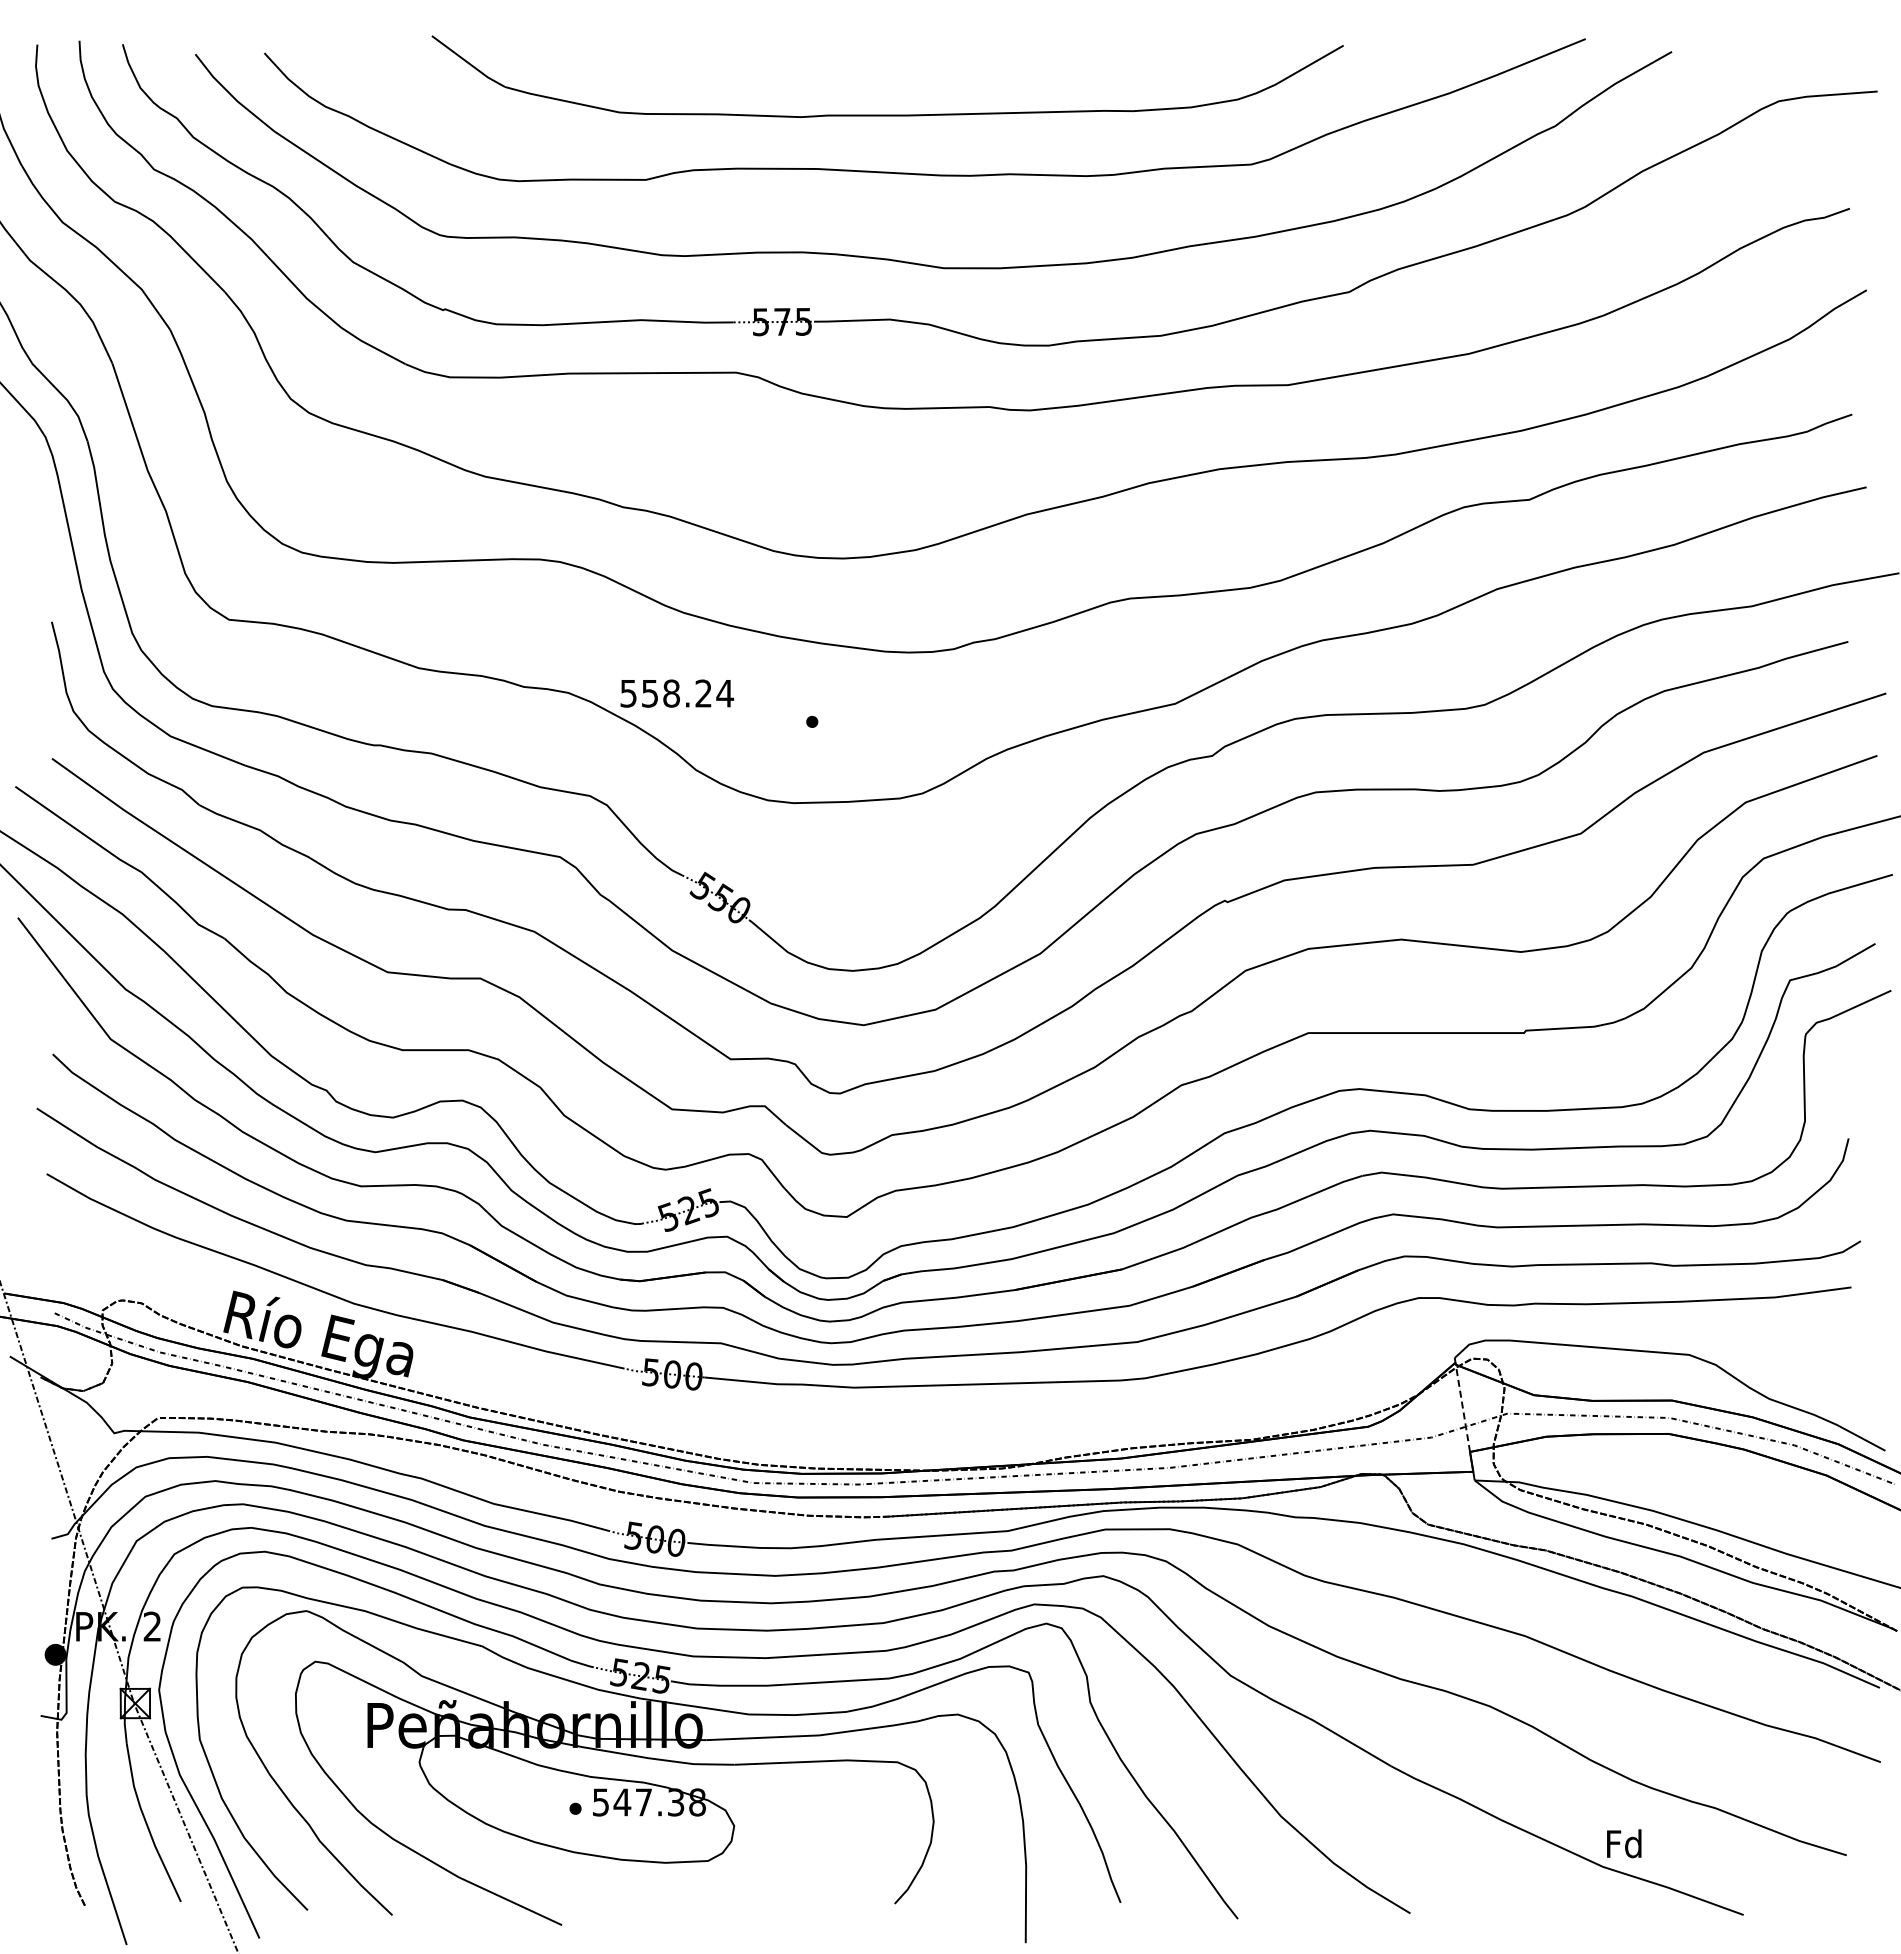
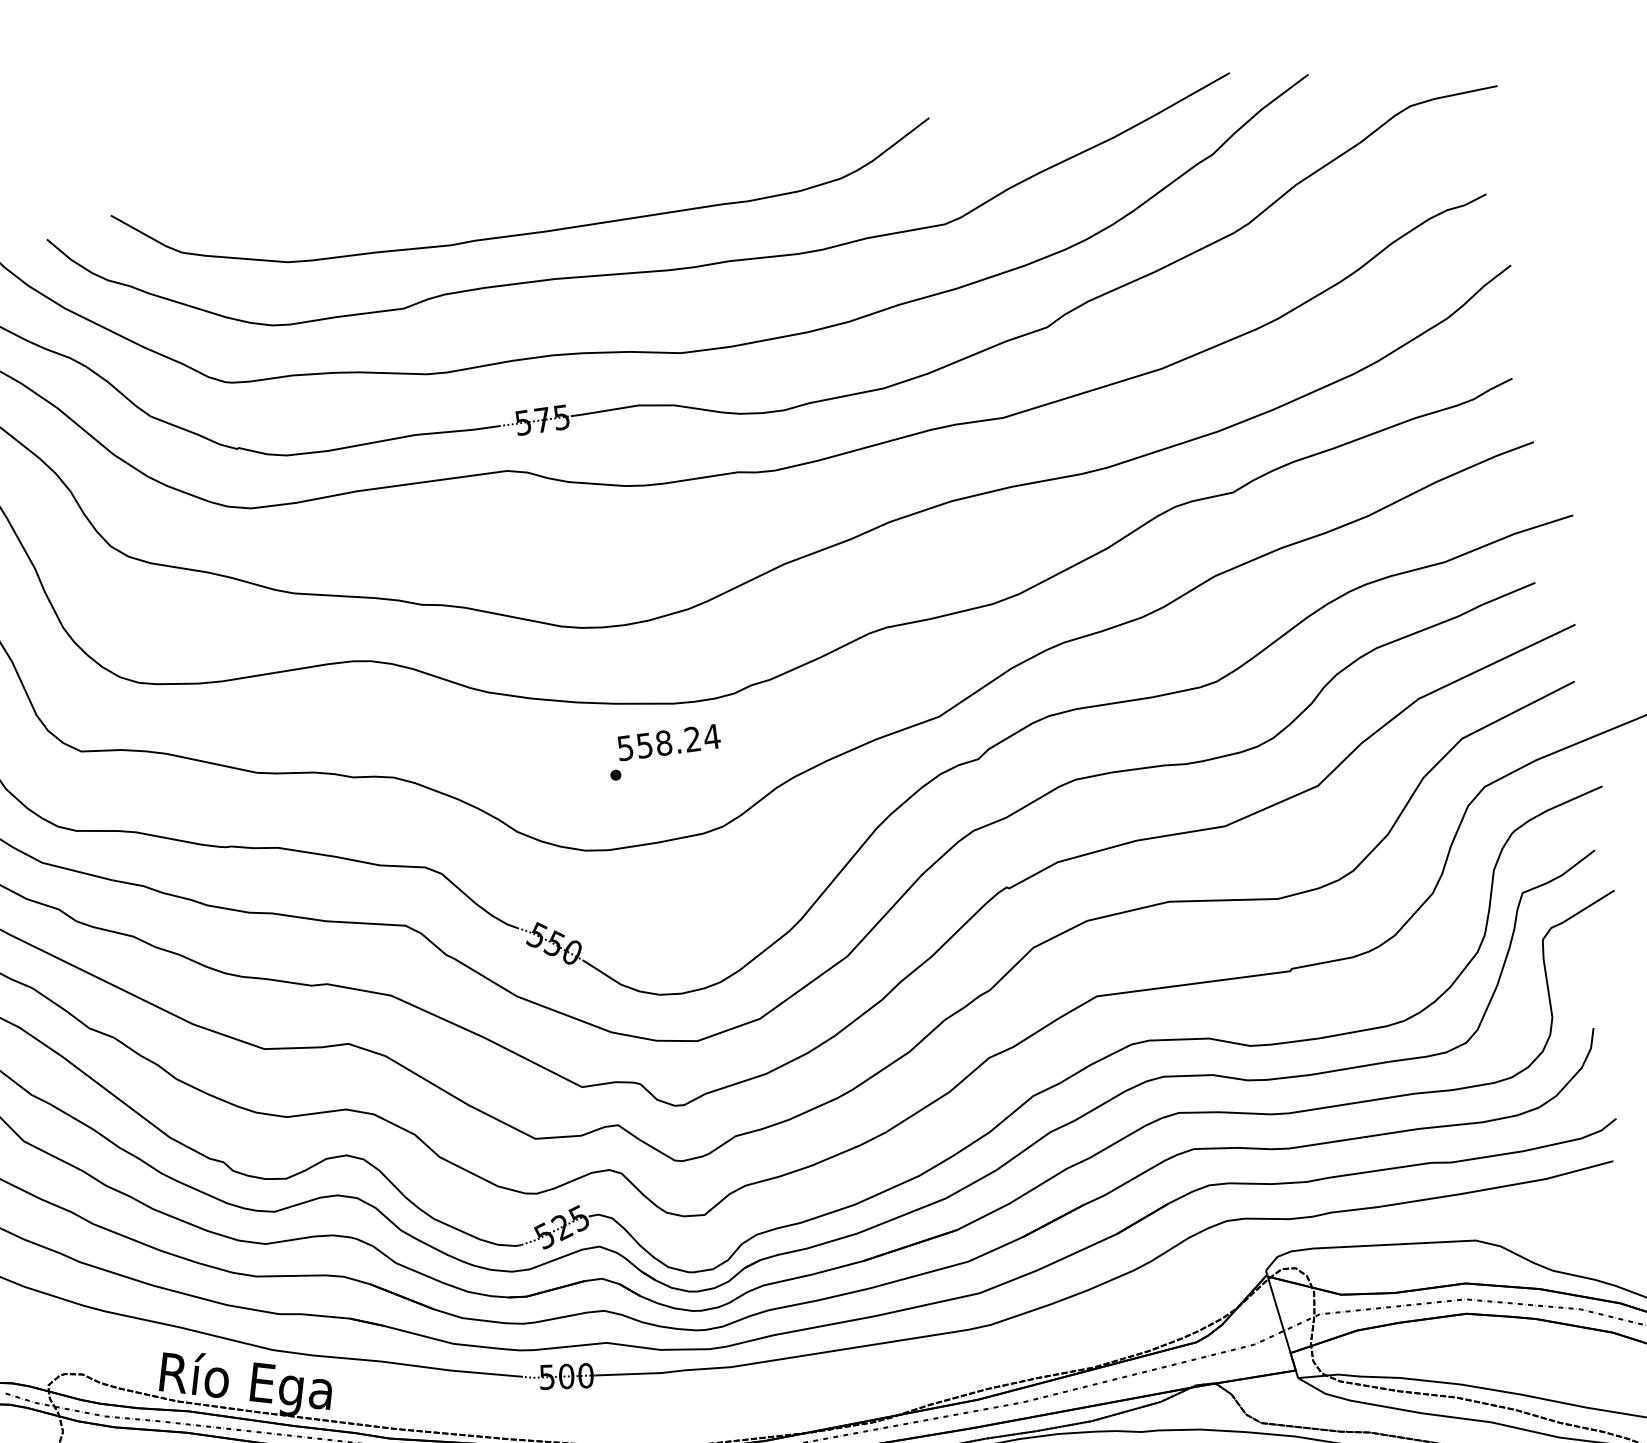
part: (887, 114) -> (528, 232), moved
text: (677, 693) -> (669, 742), moved
line: (1462, 1407) -> (1278, 1314), dashed -> solid

